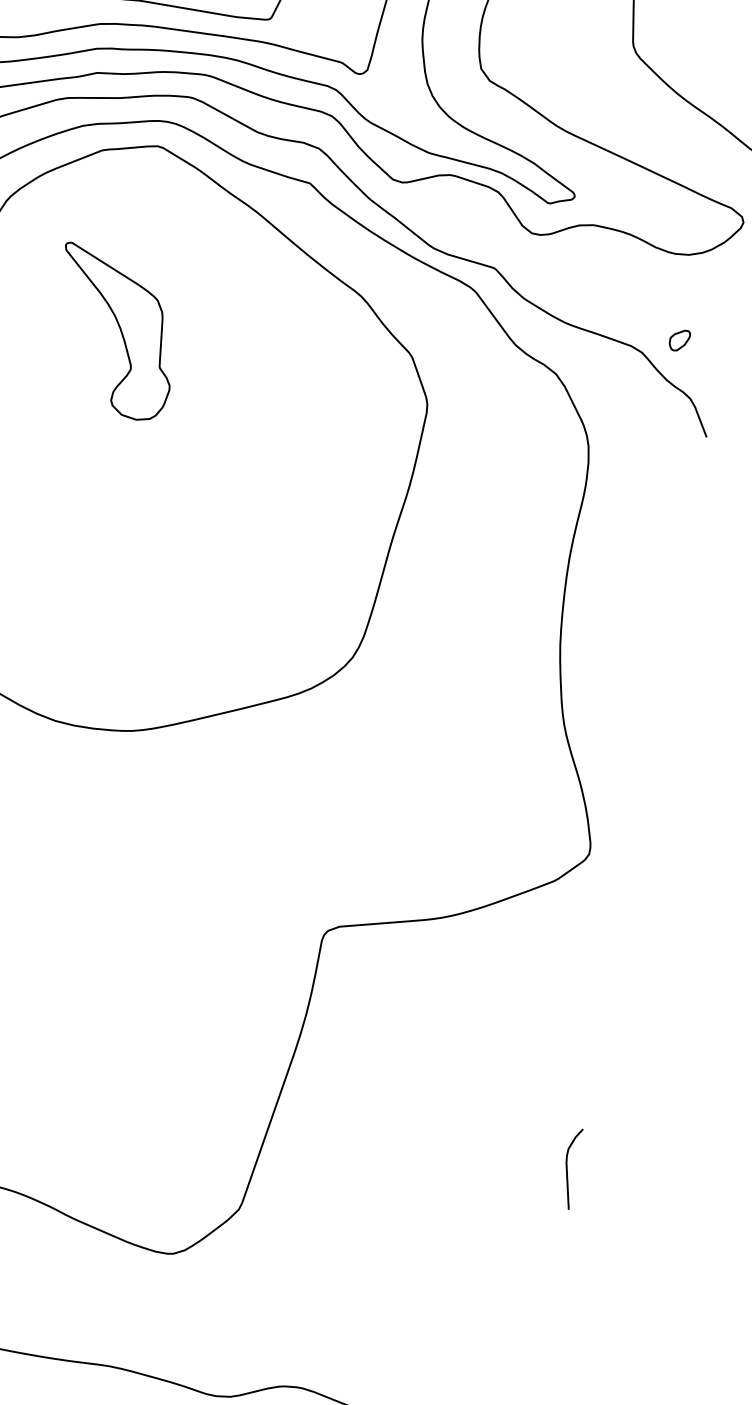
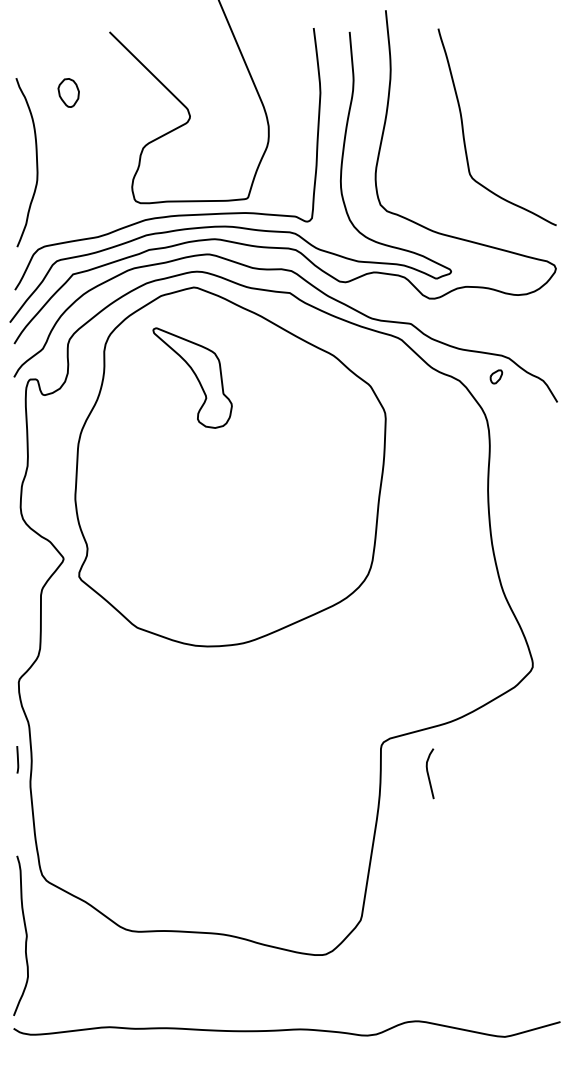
part: (114, 332) -> (192, 377), moved
part: (679, 339) -> (496, 376), moved
curve: (567, 1167) -> (428, 773), moved

